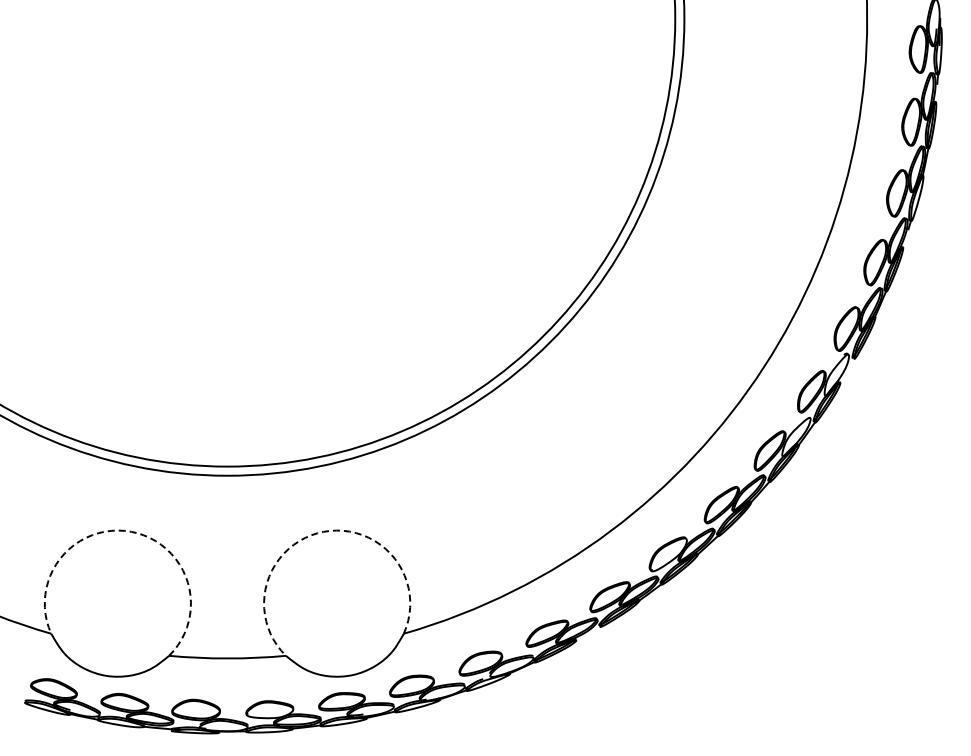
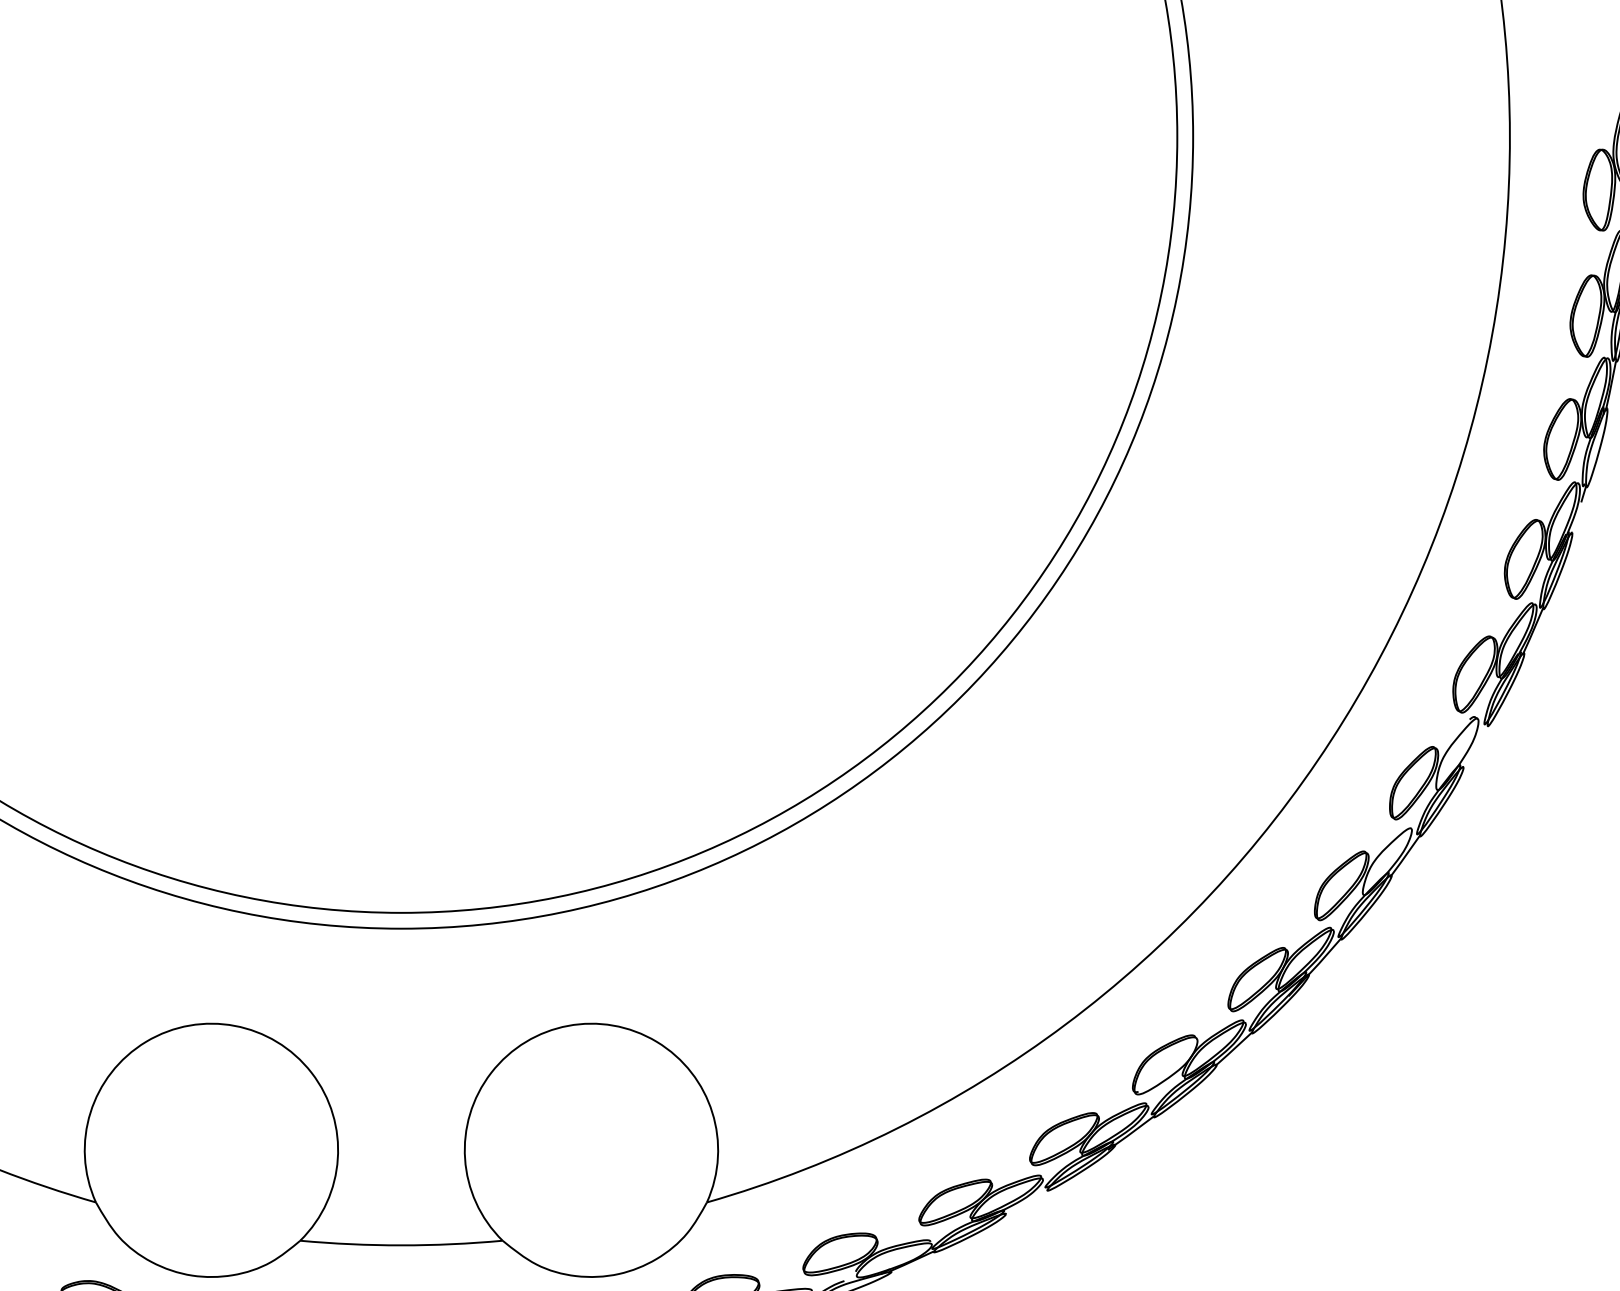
arc: (131, 531) -> (235, 1025), dashed -> solid
arc: (323, 531) -> (567, 1025), dashed -> solid

